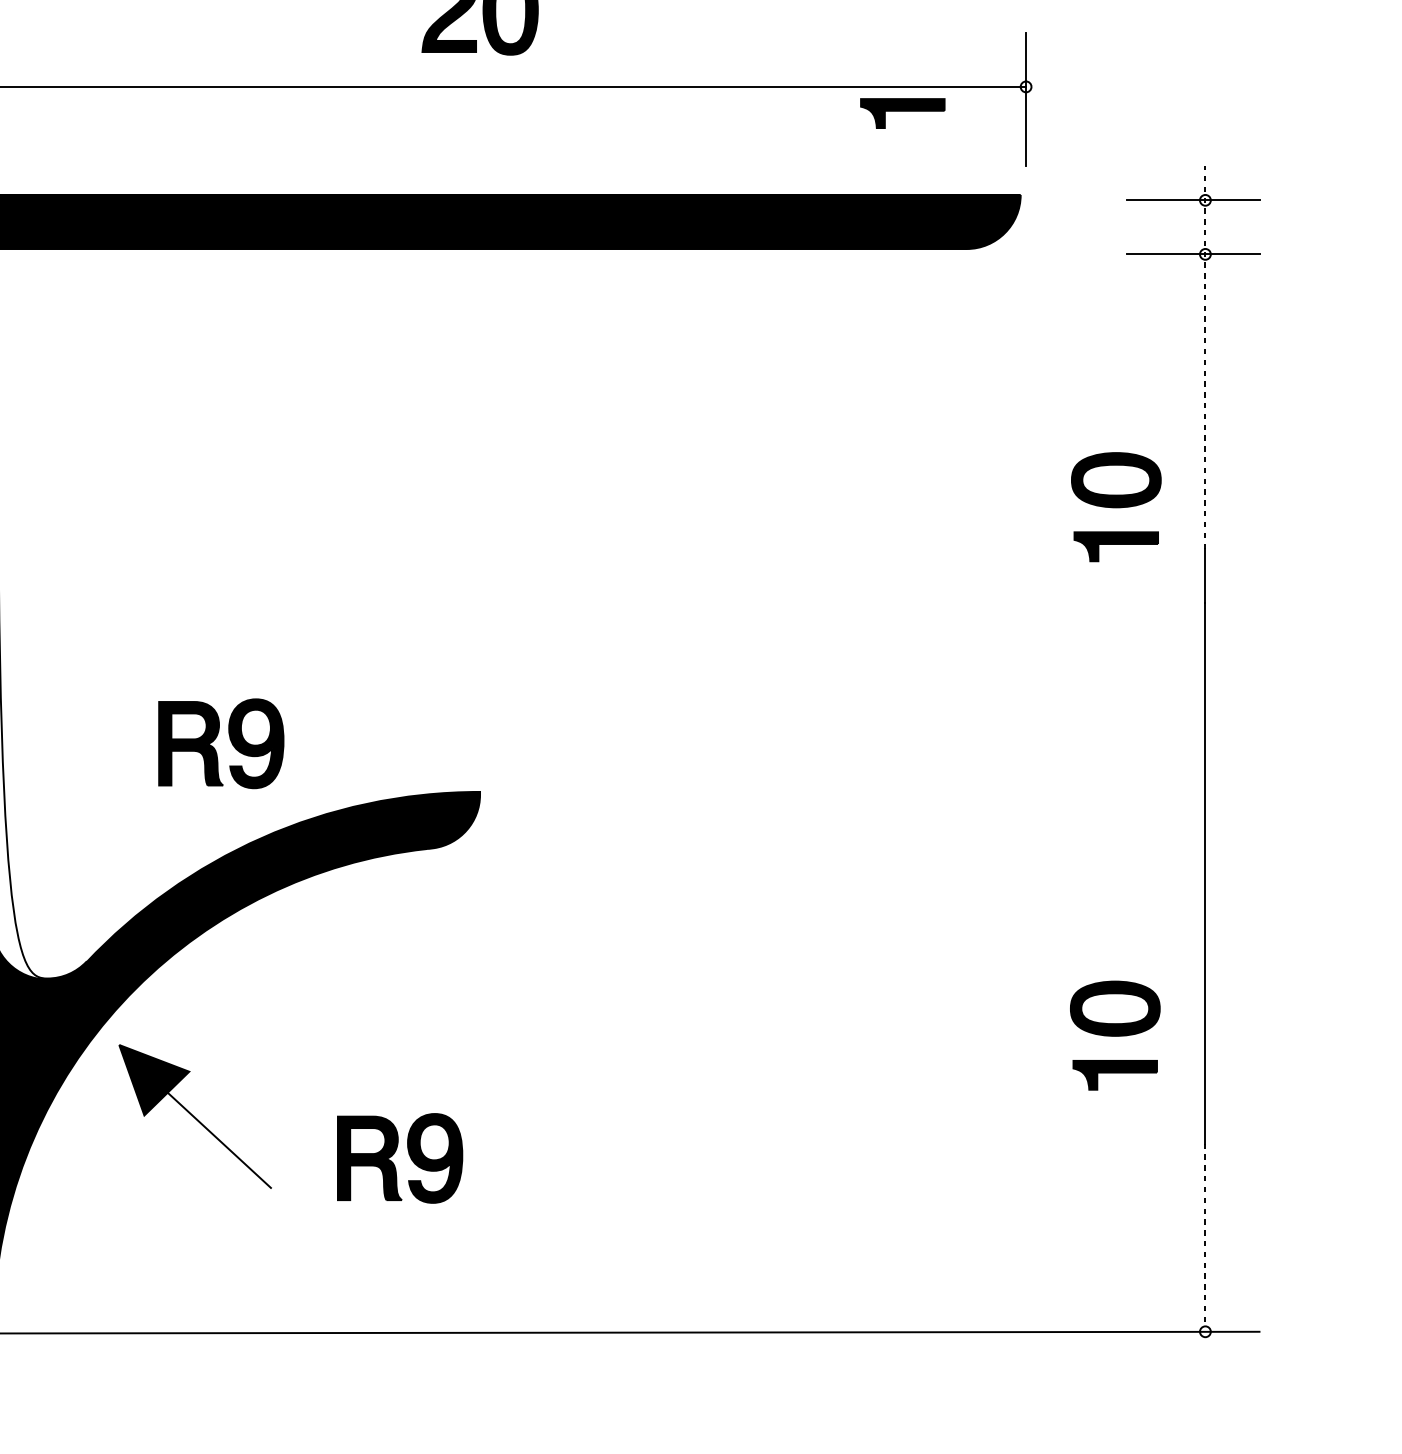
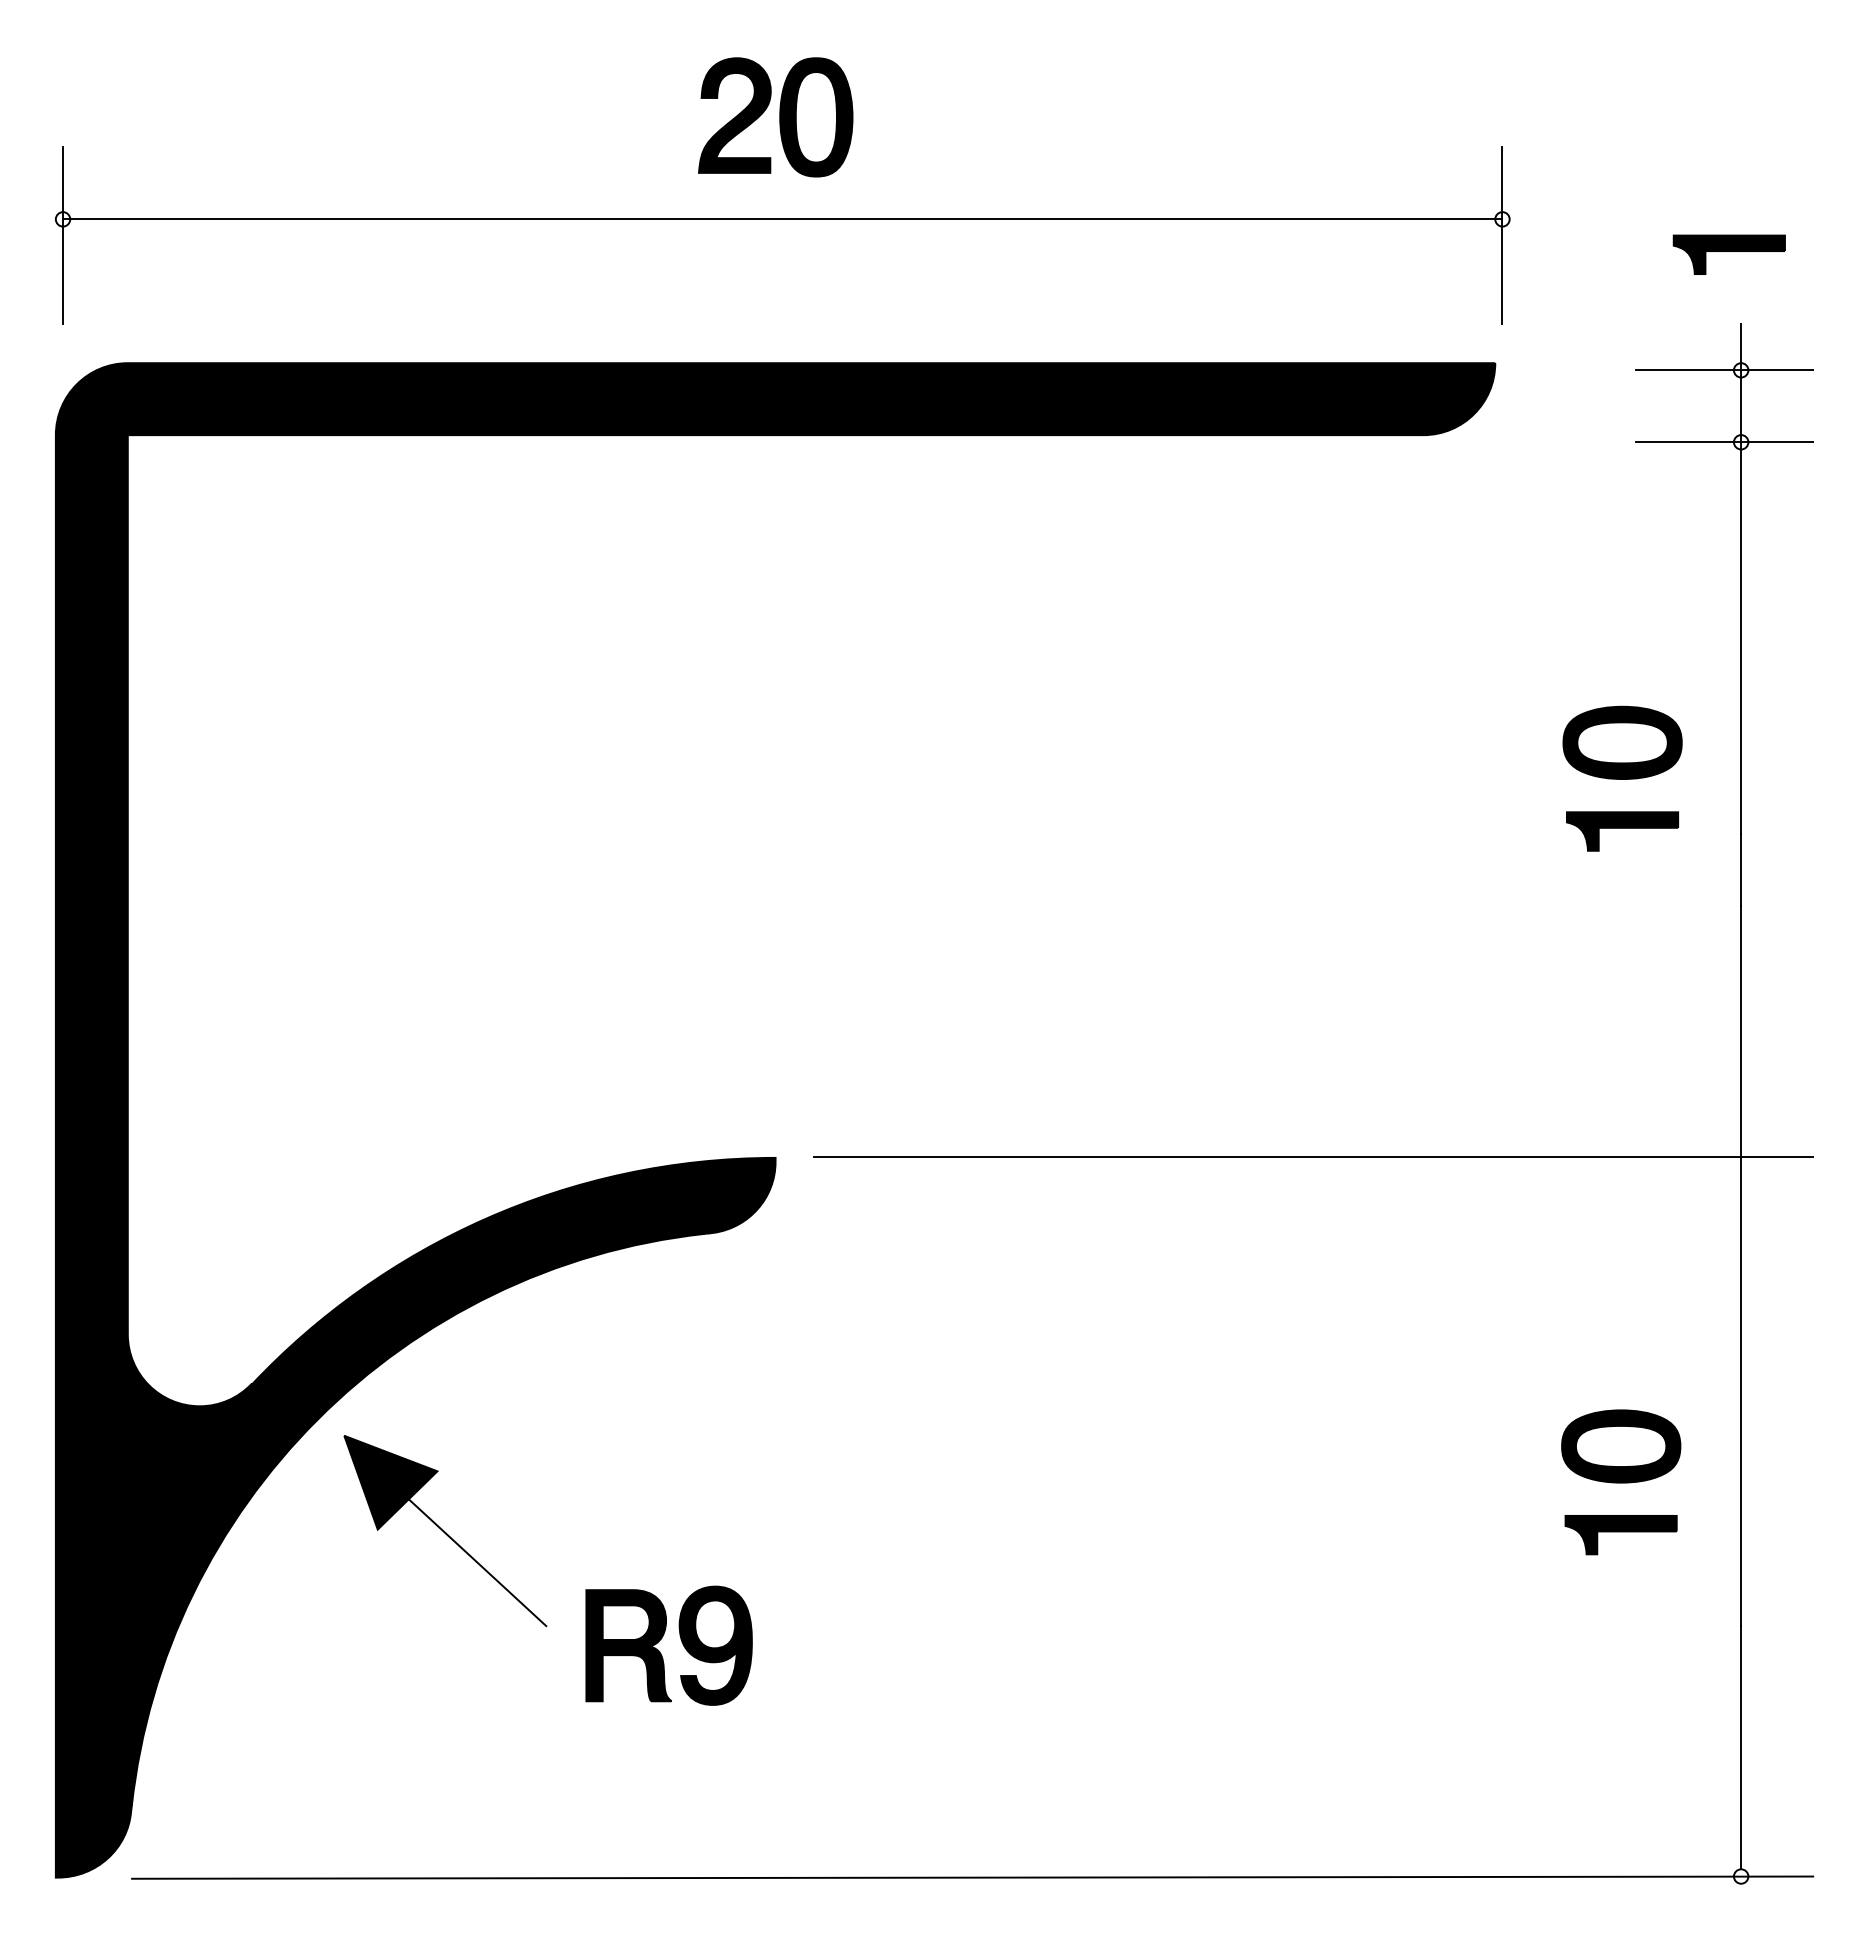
part: (902, 113) -> (1728, 254), moved
line: (1205, 357) -> (1741, 579), dashed -> solid
part: (216, 738) -> (424, 1086), removed
line: (884, 791) -> (1313, 1157), added
part: (195, 1116) -> (445, 1531), moved
line: (1205, 1234) -> (1741, 1747), dashed -> solid

